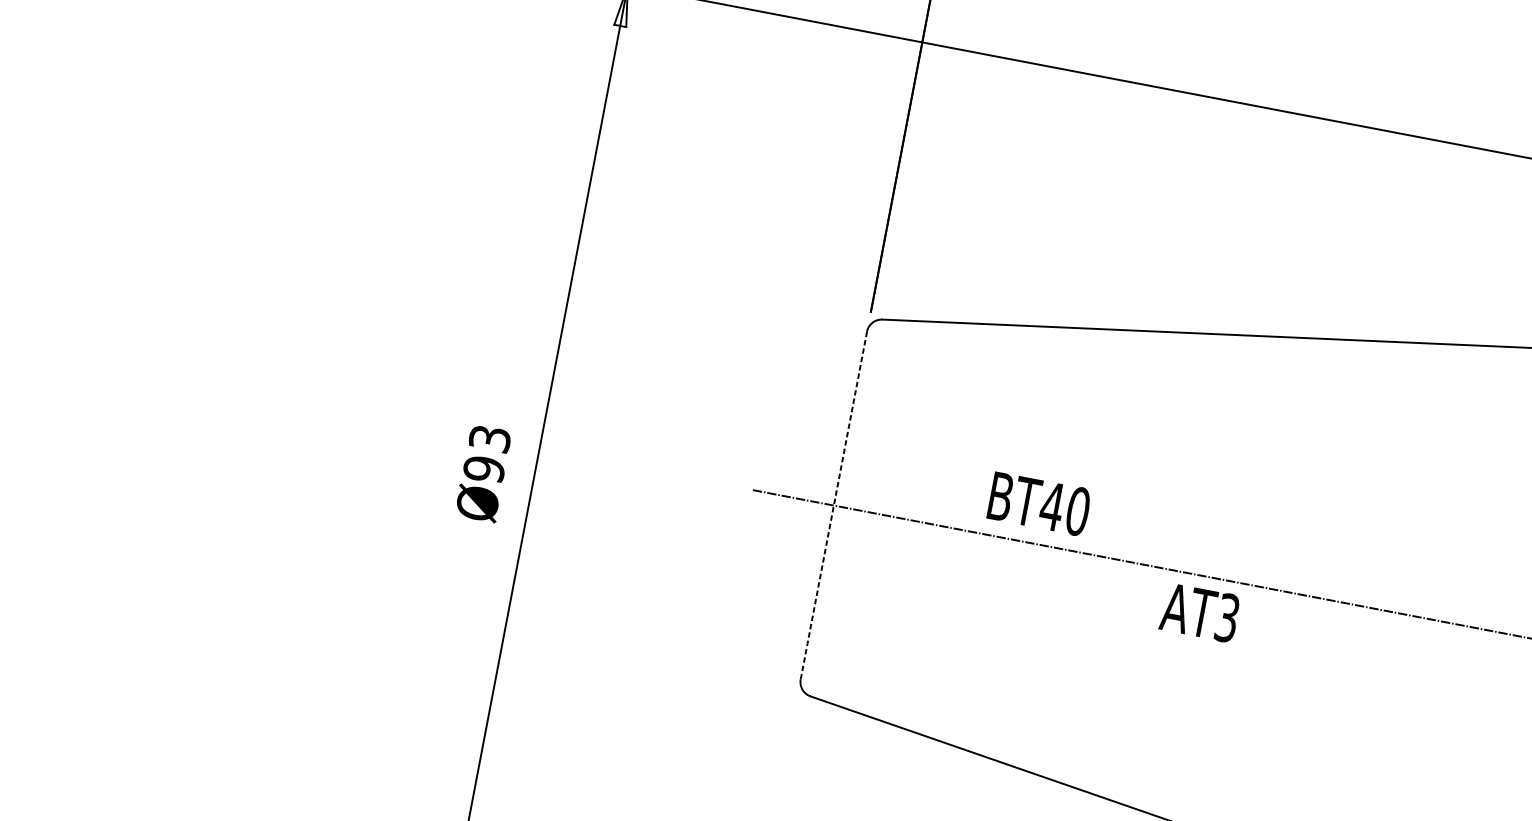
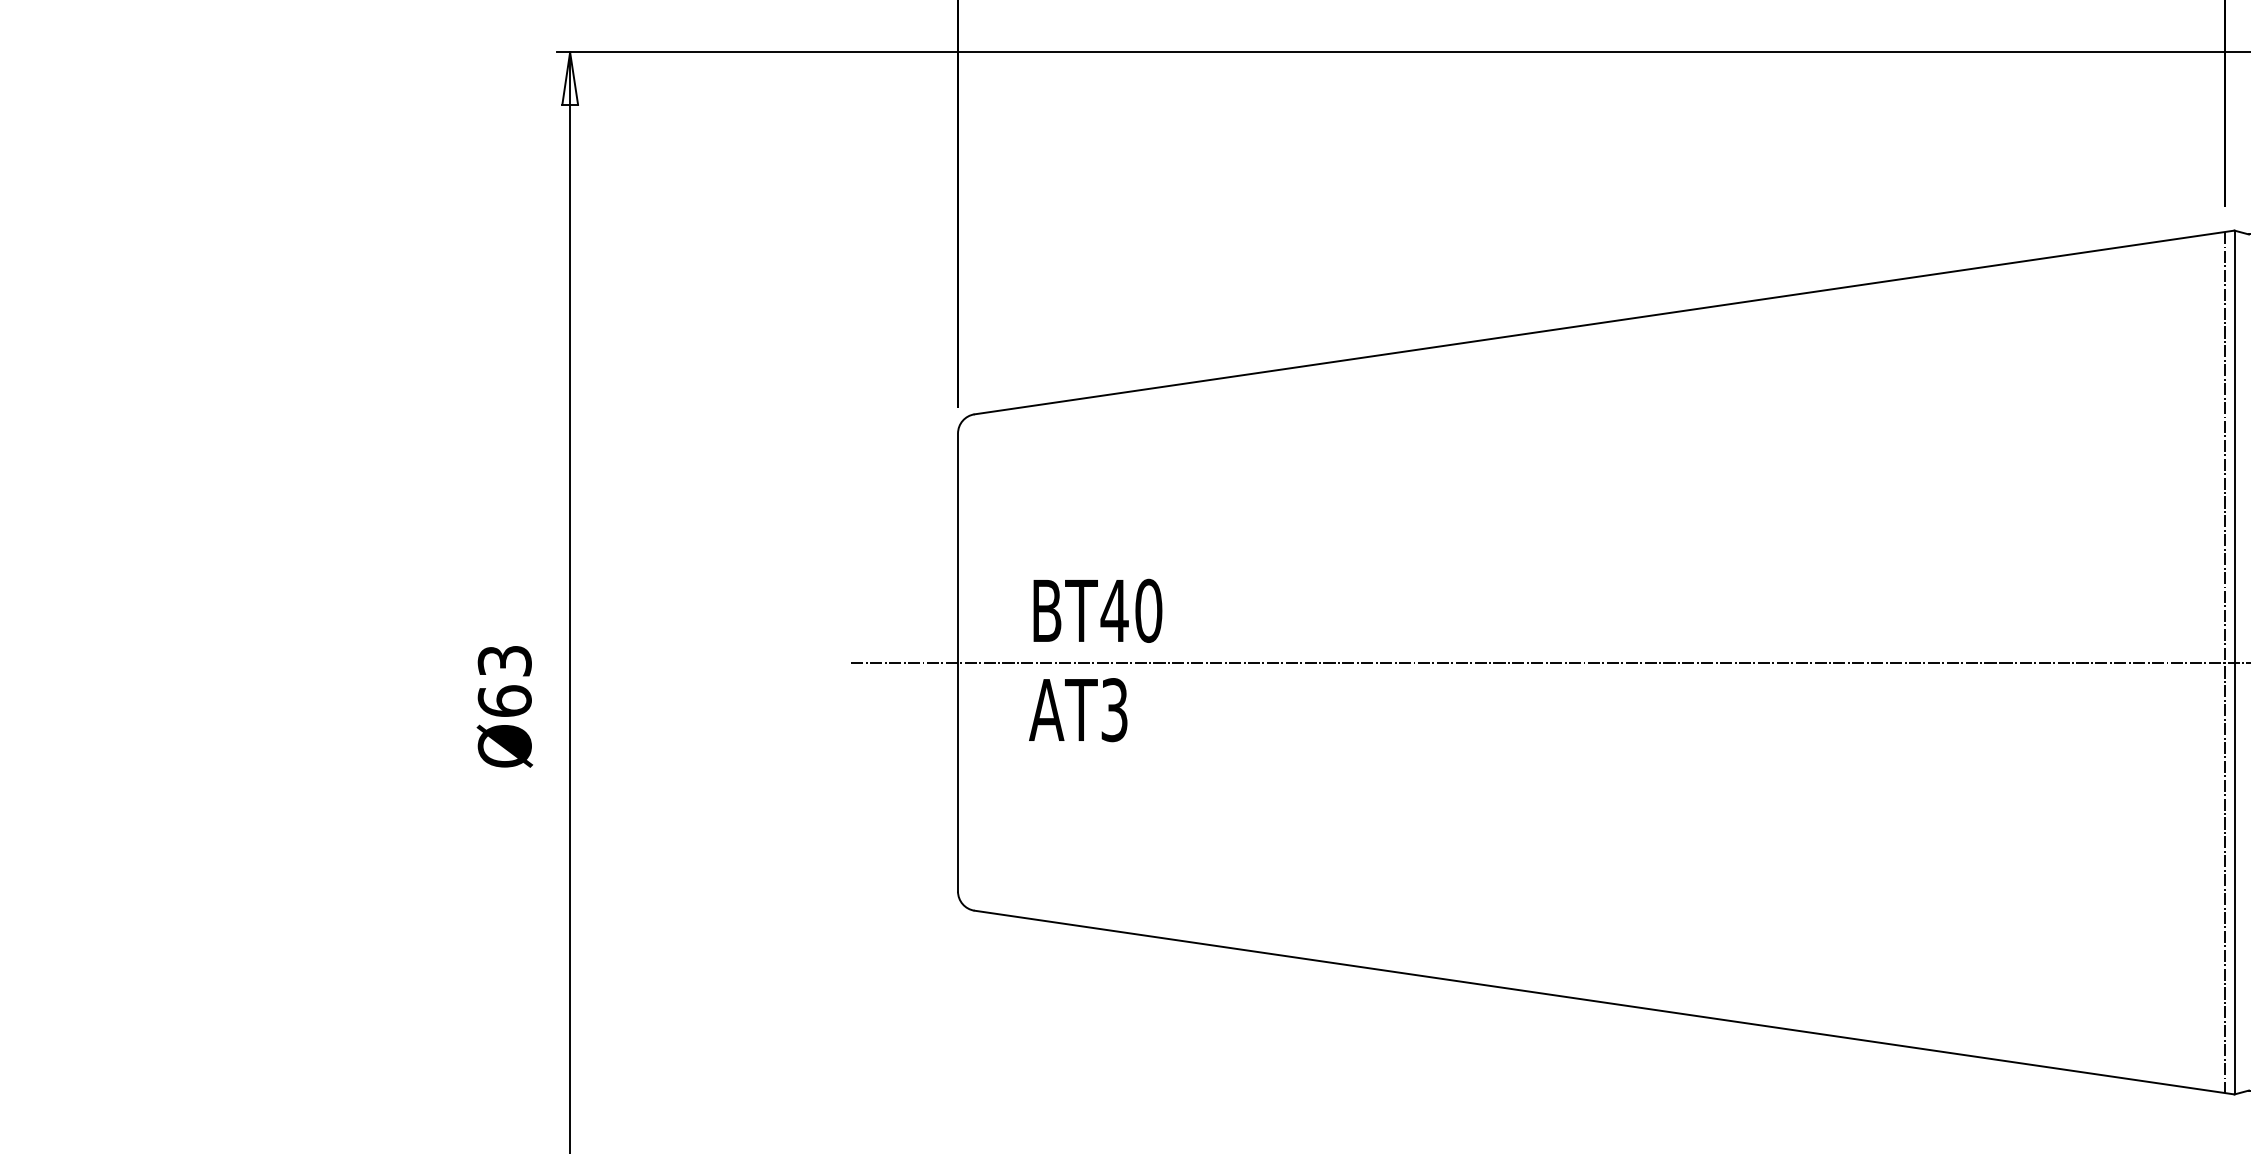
text: (483, 469) -> (504, 701), Ø93 -> Ø63
text: (1039, 503) -> (1097, 610), moved
line: (834, 506) -> (958, 663), dashed -> solid
text: (1200, 613) -> (1078, 710), moved

